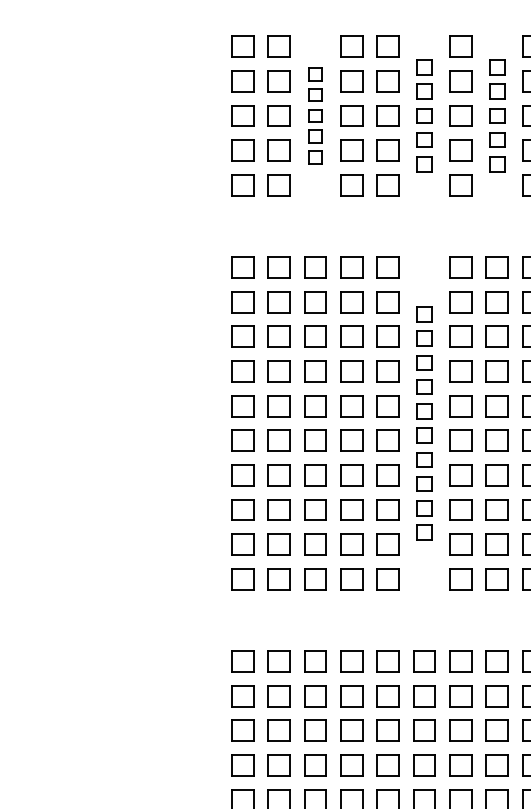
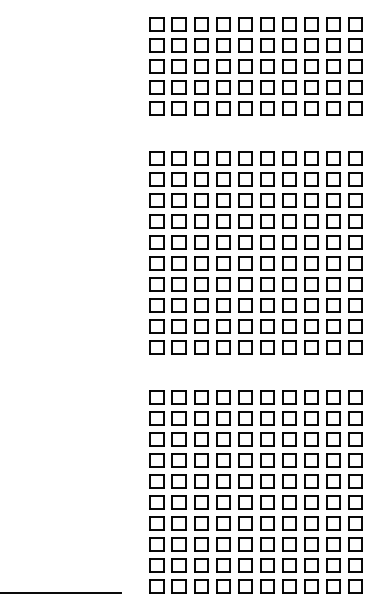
part: (316, 115) -> (201, 66), size x1.67
part: (425, 115) -> (267, 66), size x1.43
part: (497, 115) -> (311, 66), size x1.43
part: (425, 422) -> (267, 252), size x1.43

